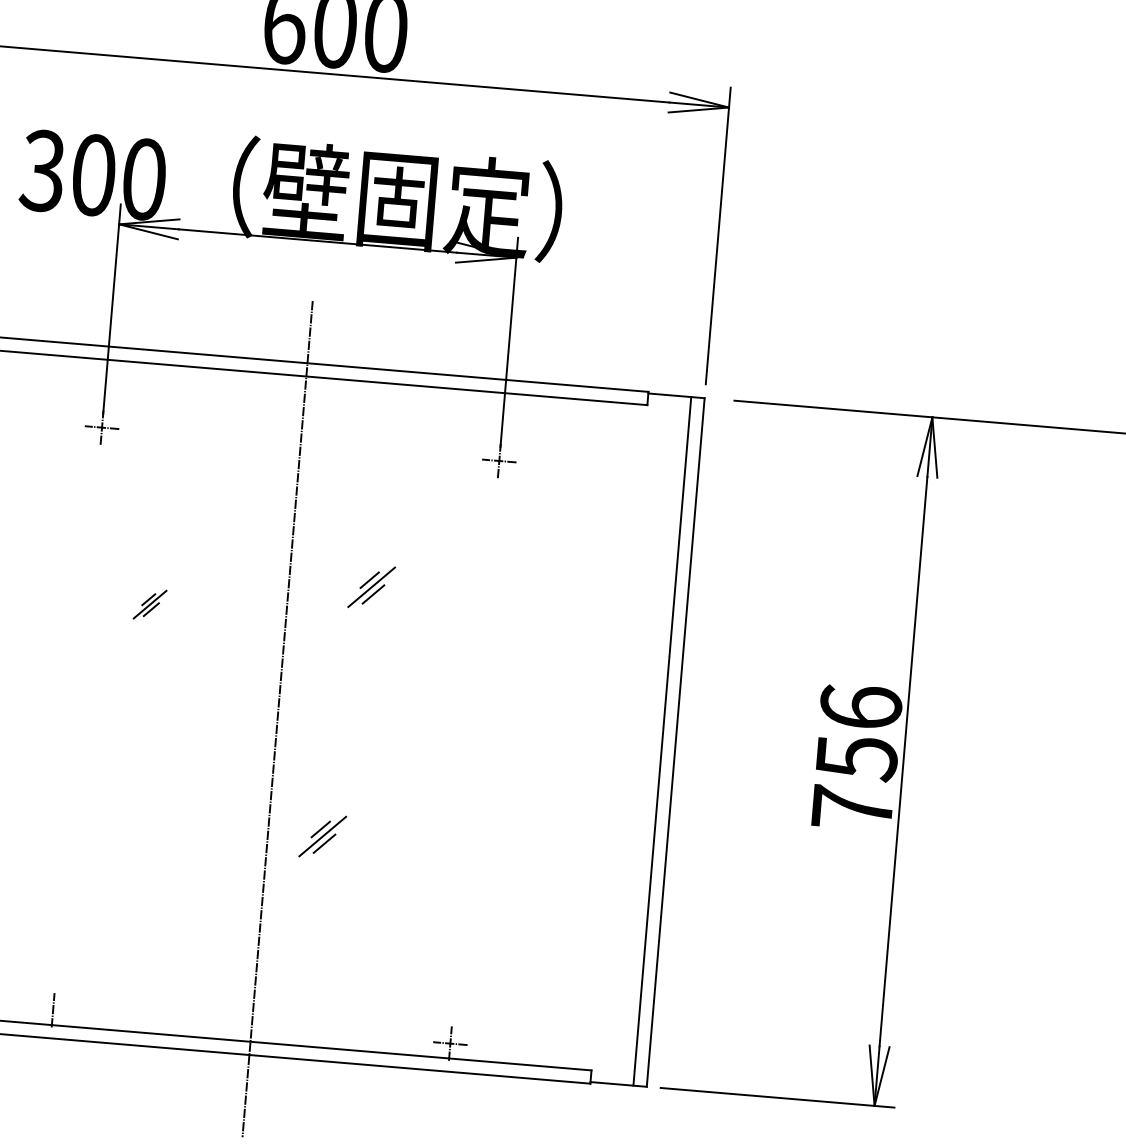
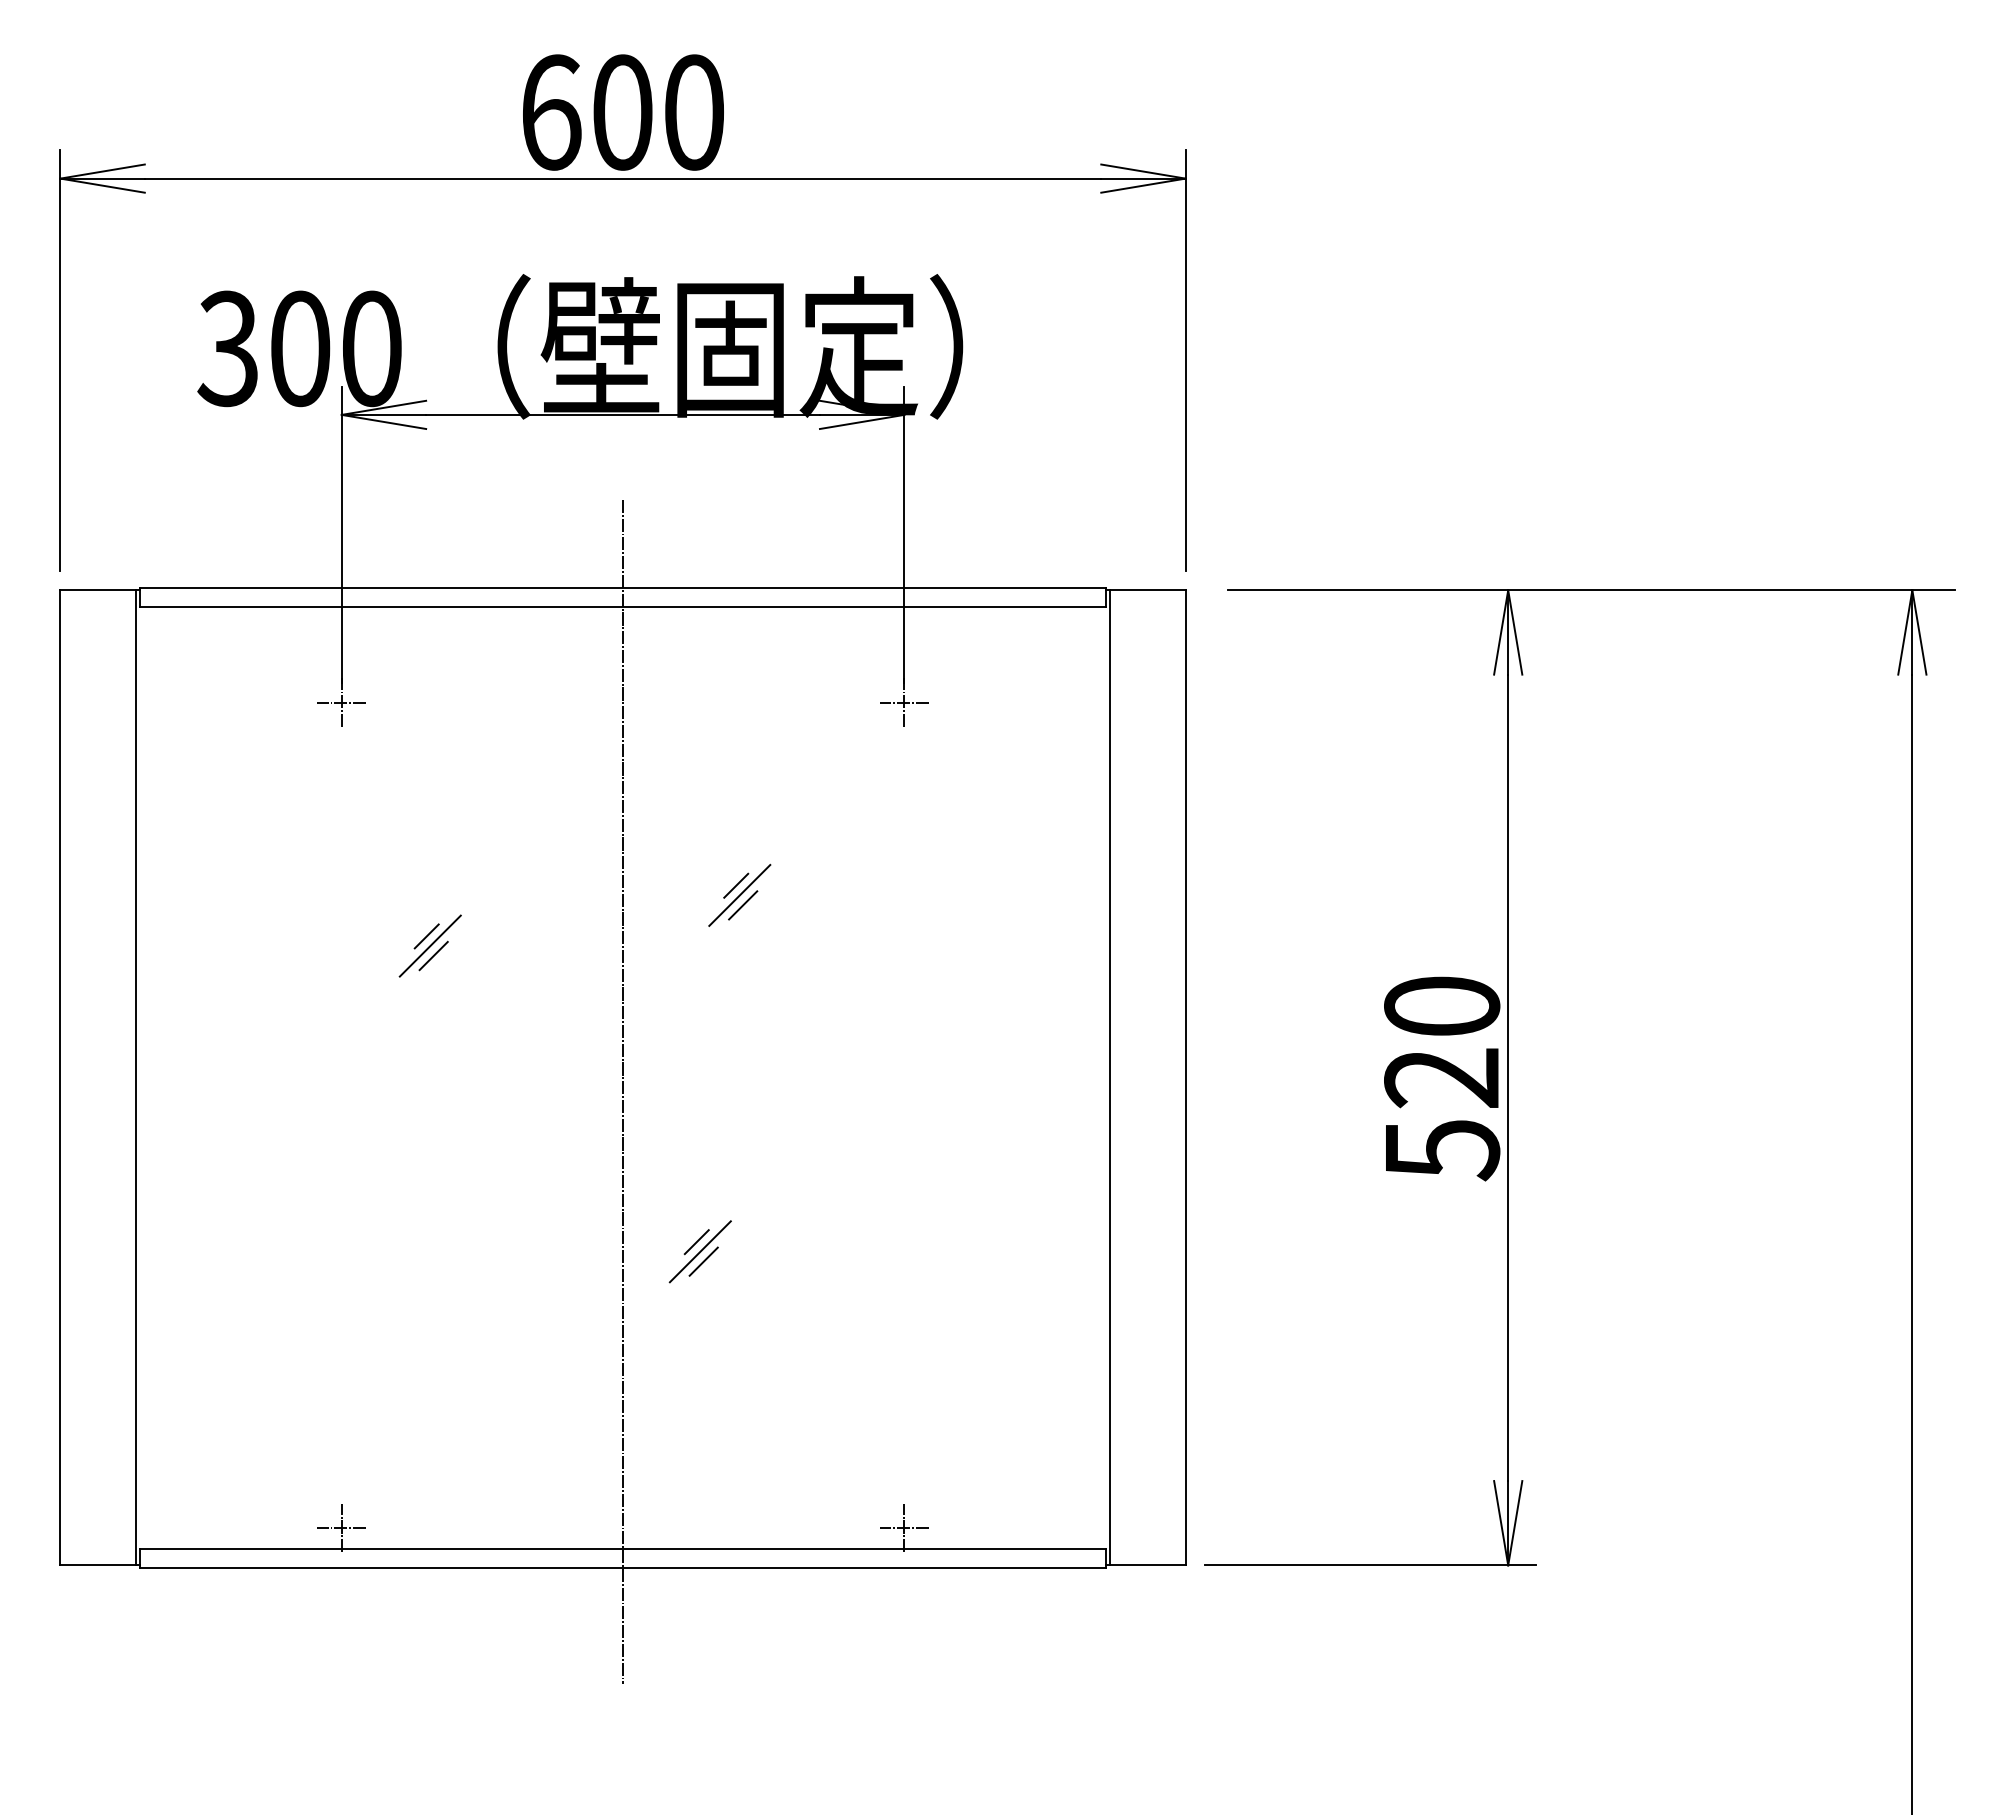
part: (149, 604) -> (429, 945), size x1.43
line: (662, 741) -> (1109, 1077), moved
text: (857, 758) -> (1442, 1078), 756 -> 520
line: (52, 1009) -> (341, 1527), added

